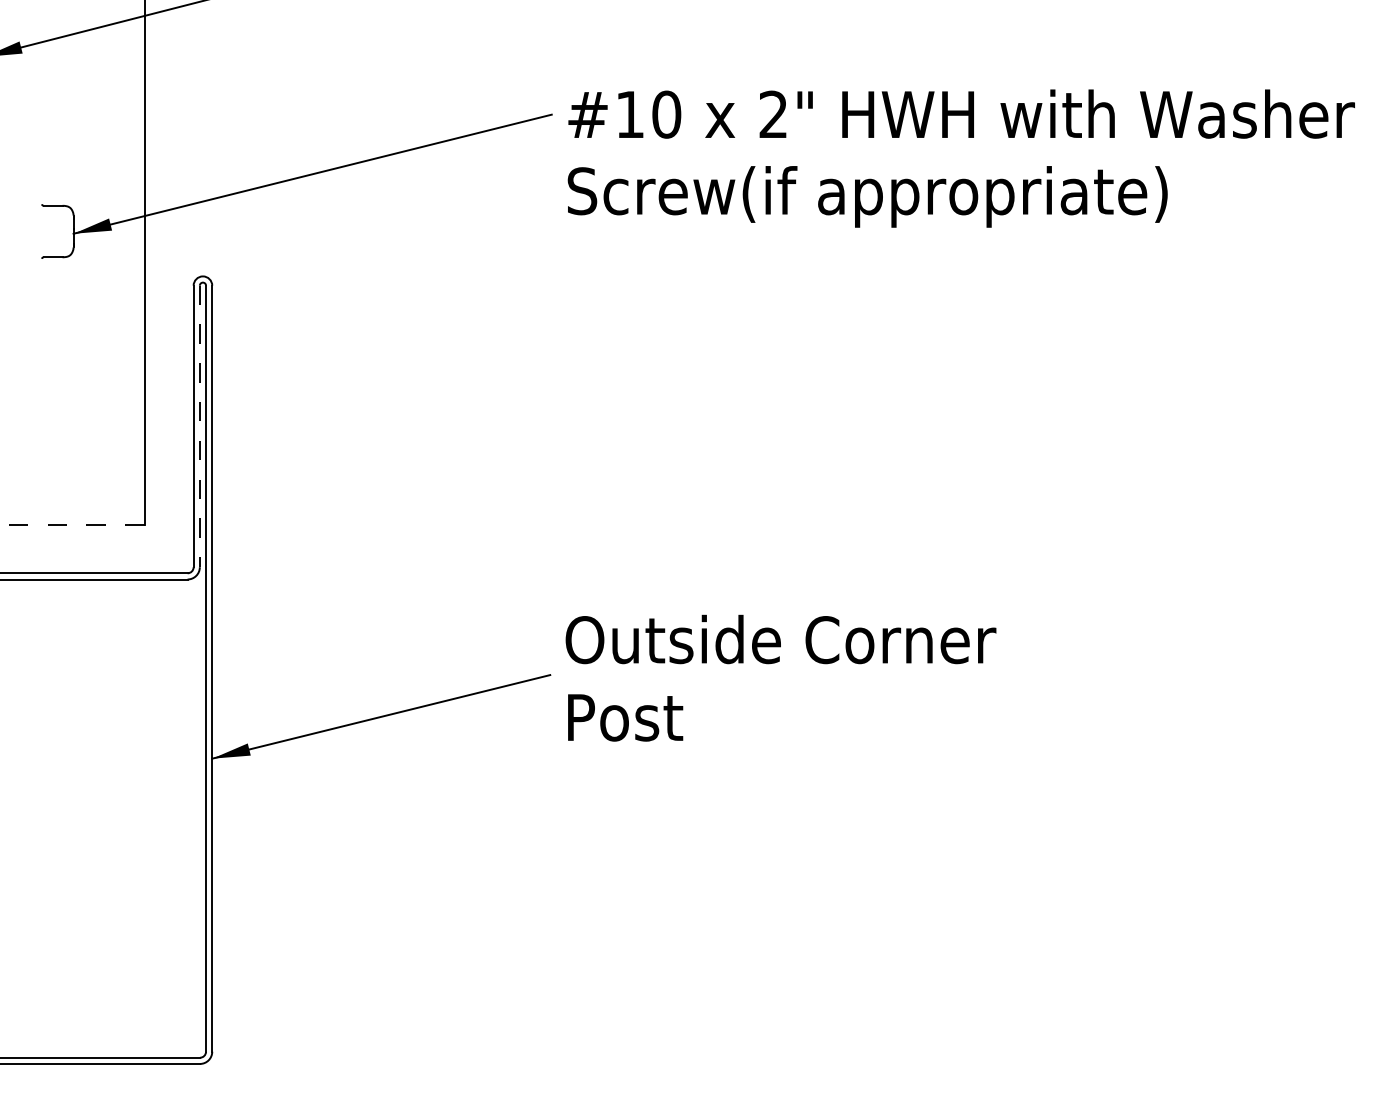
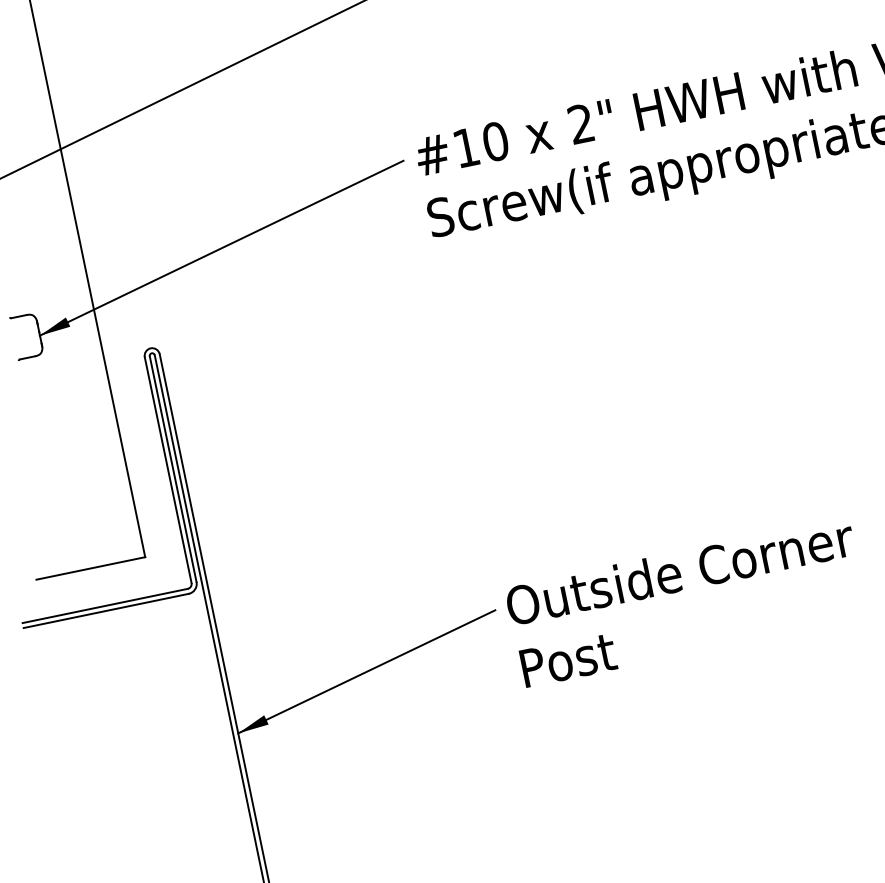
line: (199, 426) -> (172, 469), dashed -> solid
line: (76, 524) -> (90, 568), dashed -> solid
text: (780, 677) -> (686, 602), moved

